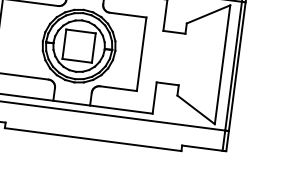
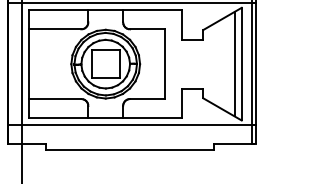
line: (215, 63) -> (234, 63), added

